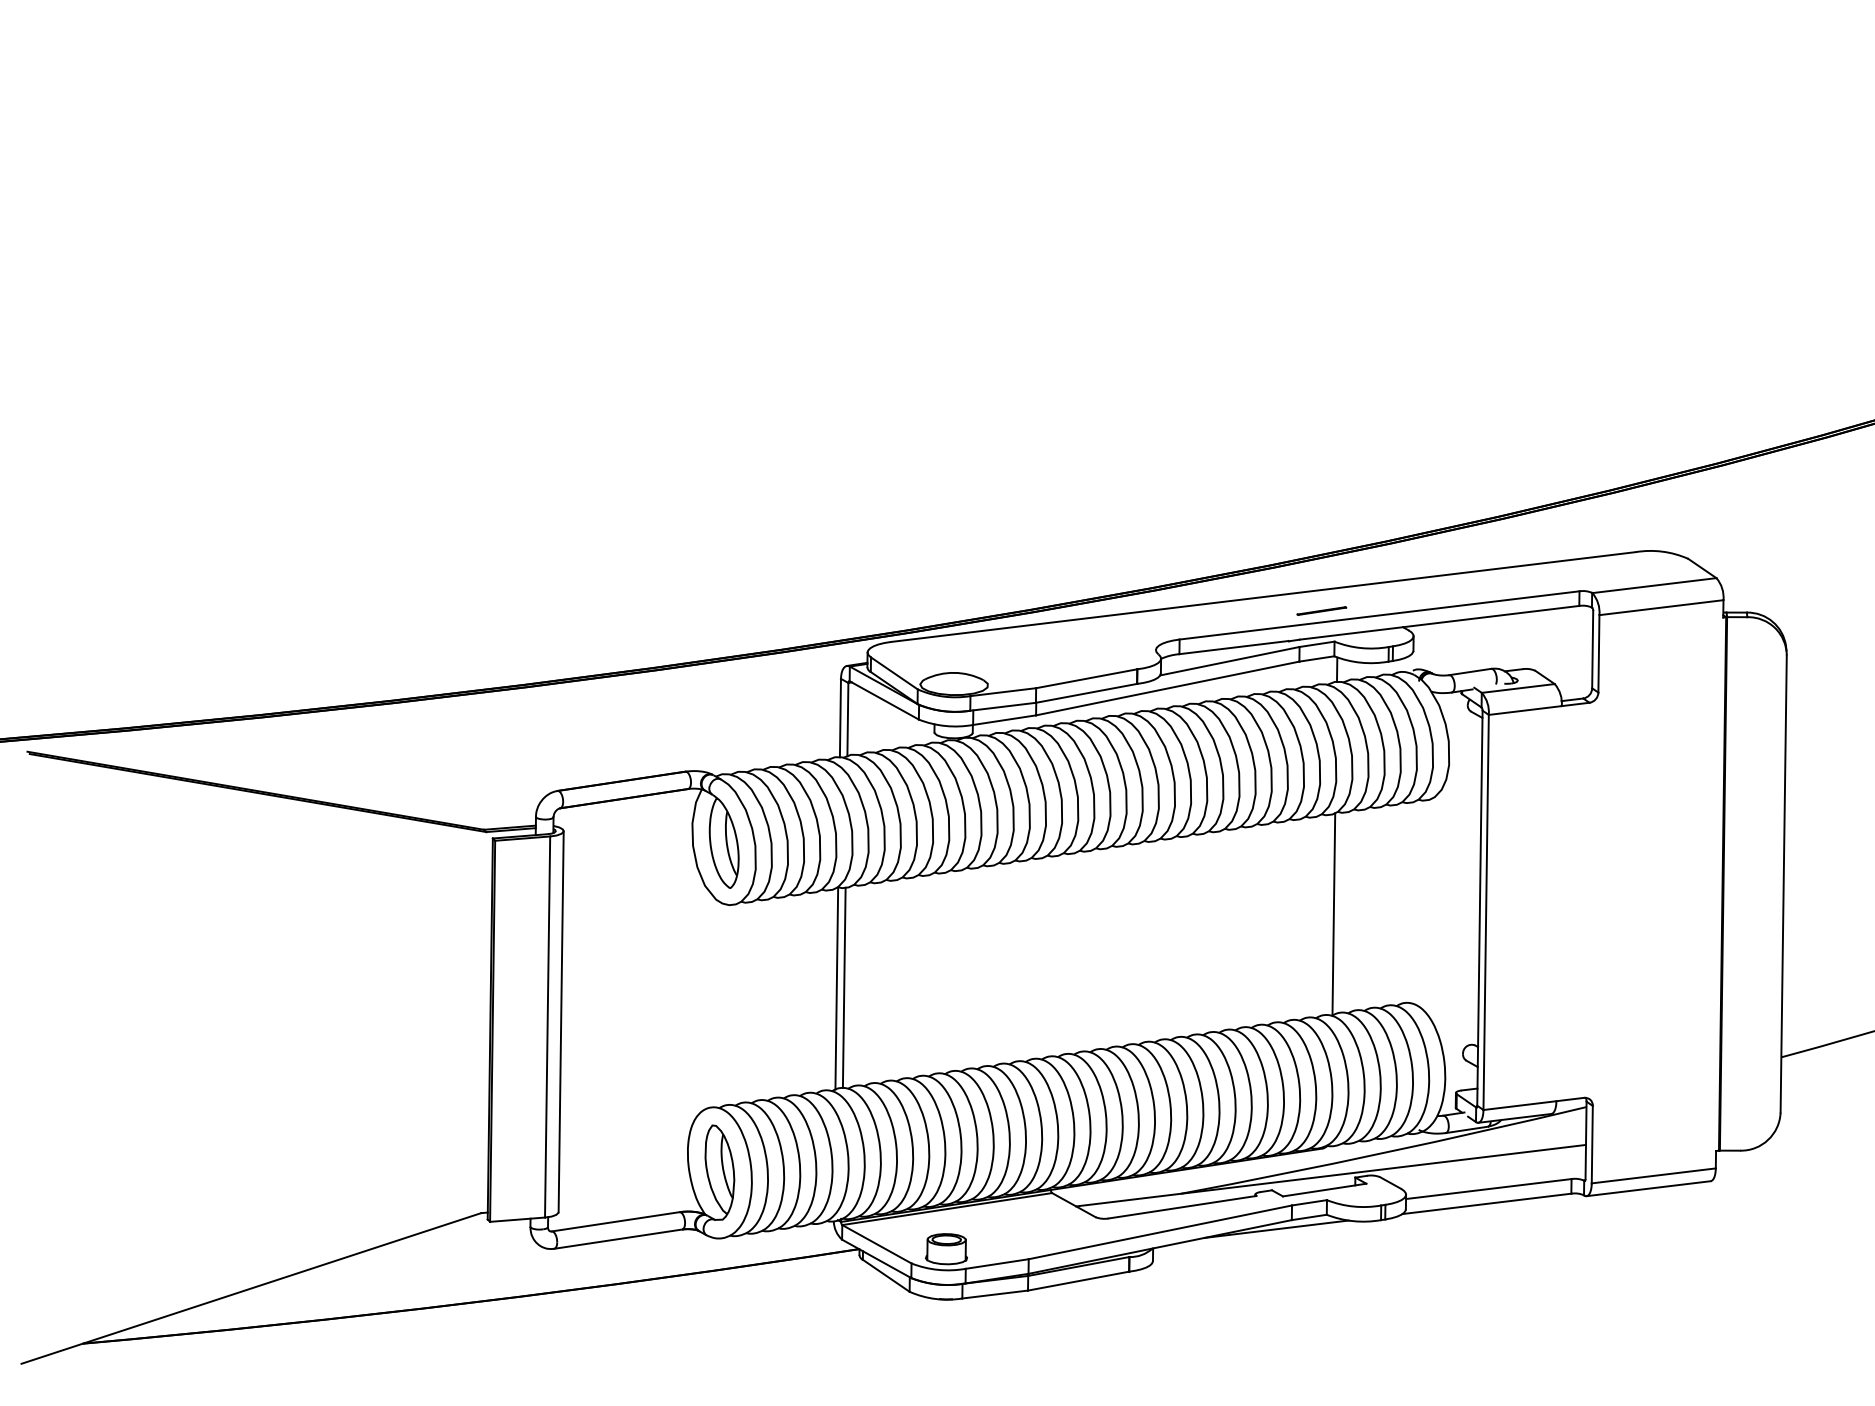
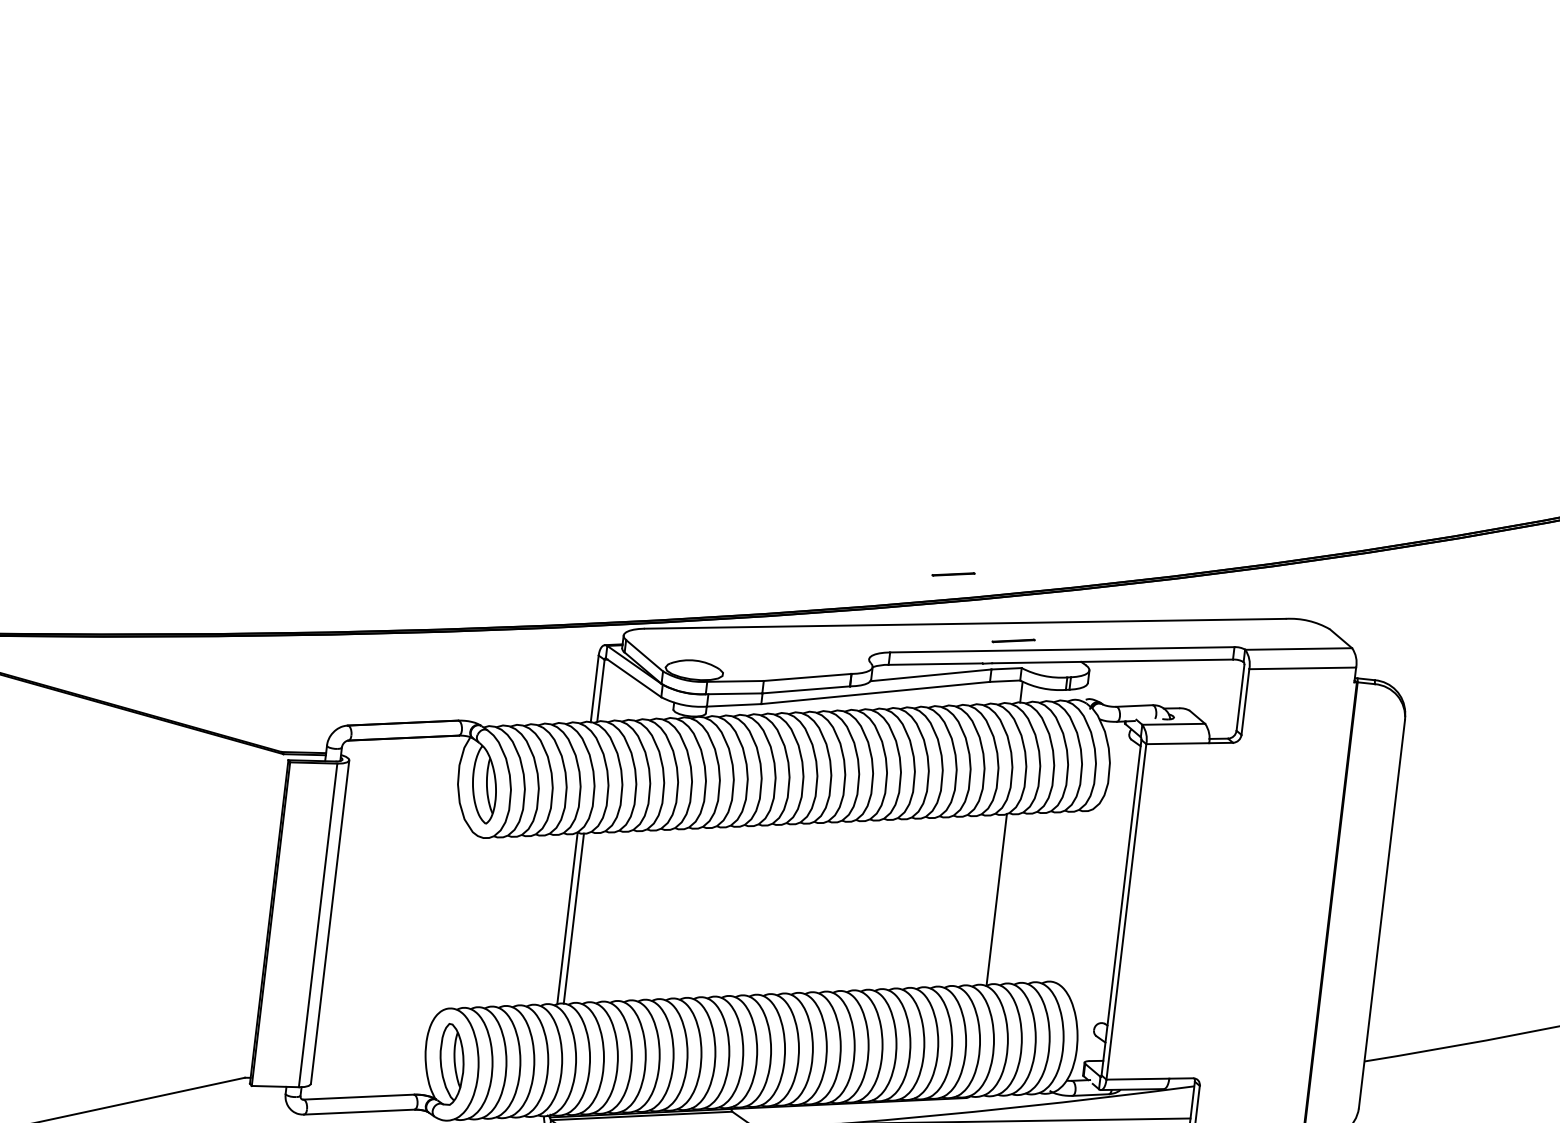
line: (1243, 540) -> (953, 573), added

